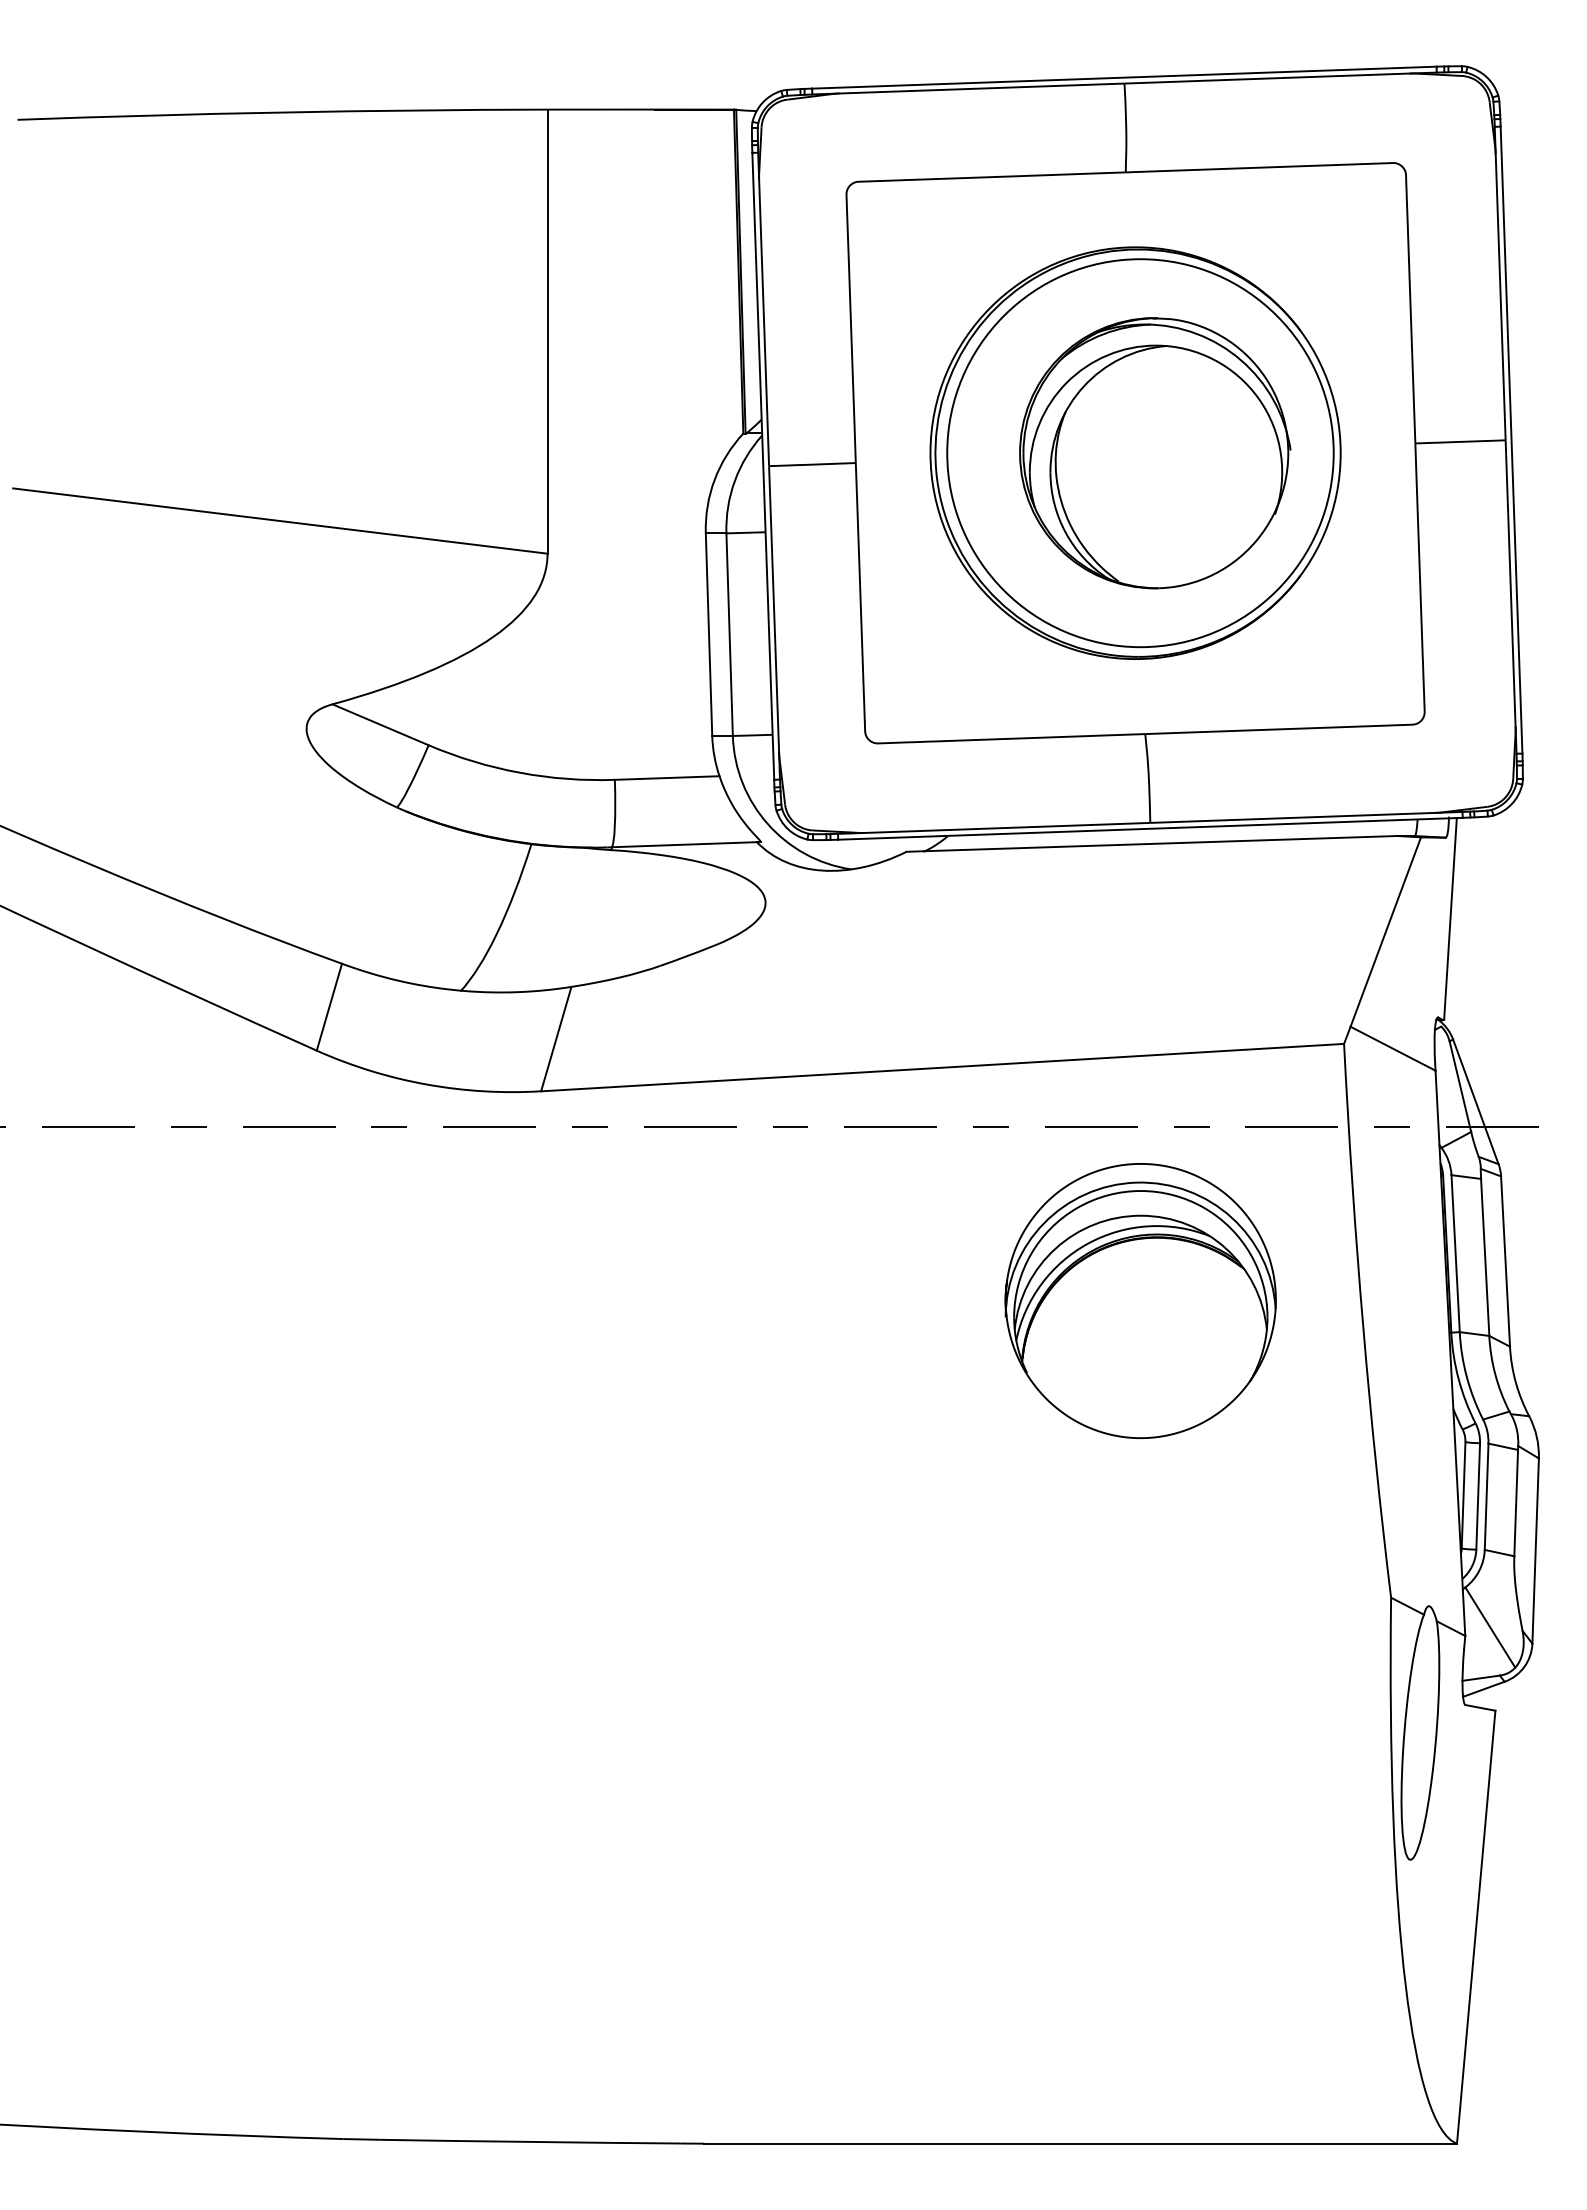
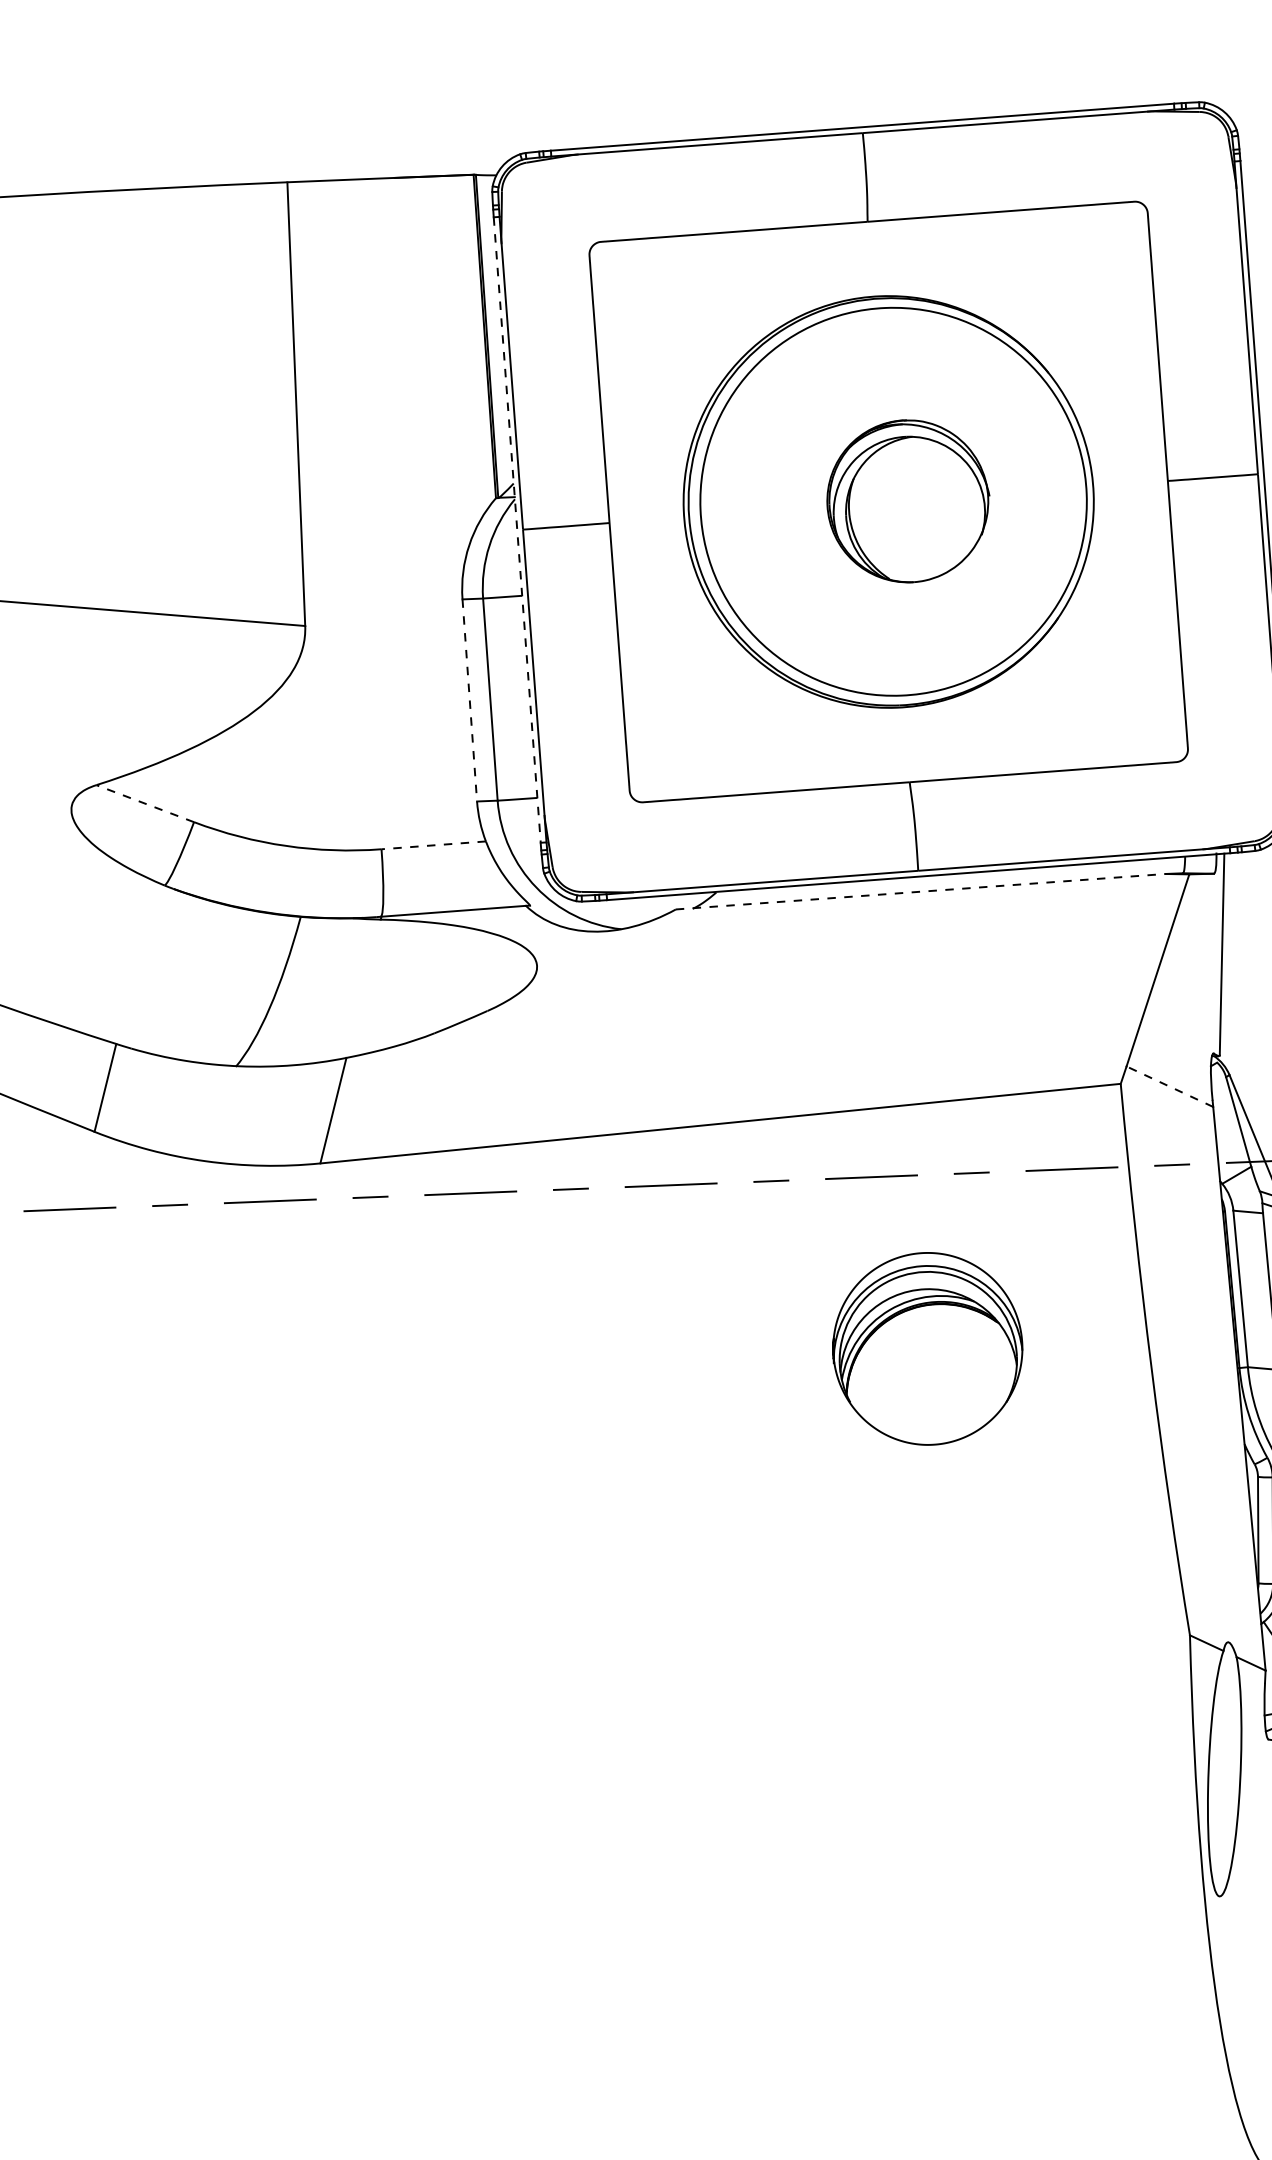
part: (1155, 453) -> (908, 501), size x0.6
line: (763, 466) -> (517, 530), solid -> dashed
line: (709, 635) -> (470, 701), solid -> dashed
line: (380, 724) -> (145, 803), solid -> dashed
line: (666, 778) -> (433, 845), solid -> dashed
line: (1151, 843) -> (920, 891), solid -> dashed
line: (1393, 1048) -> (1170, 1086), solid -> dashed
part: (1140, 1300) -> (927, 1348), size x0.7

